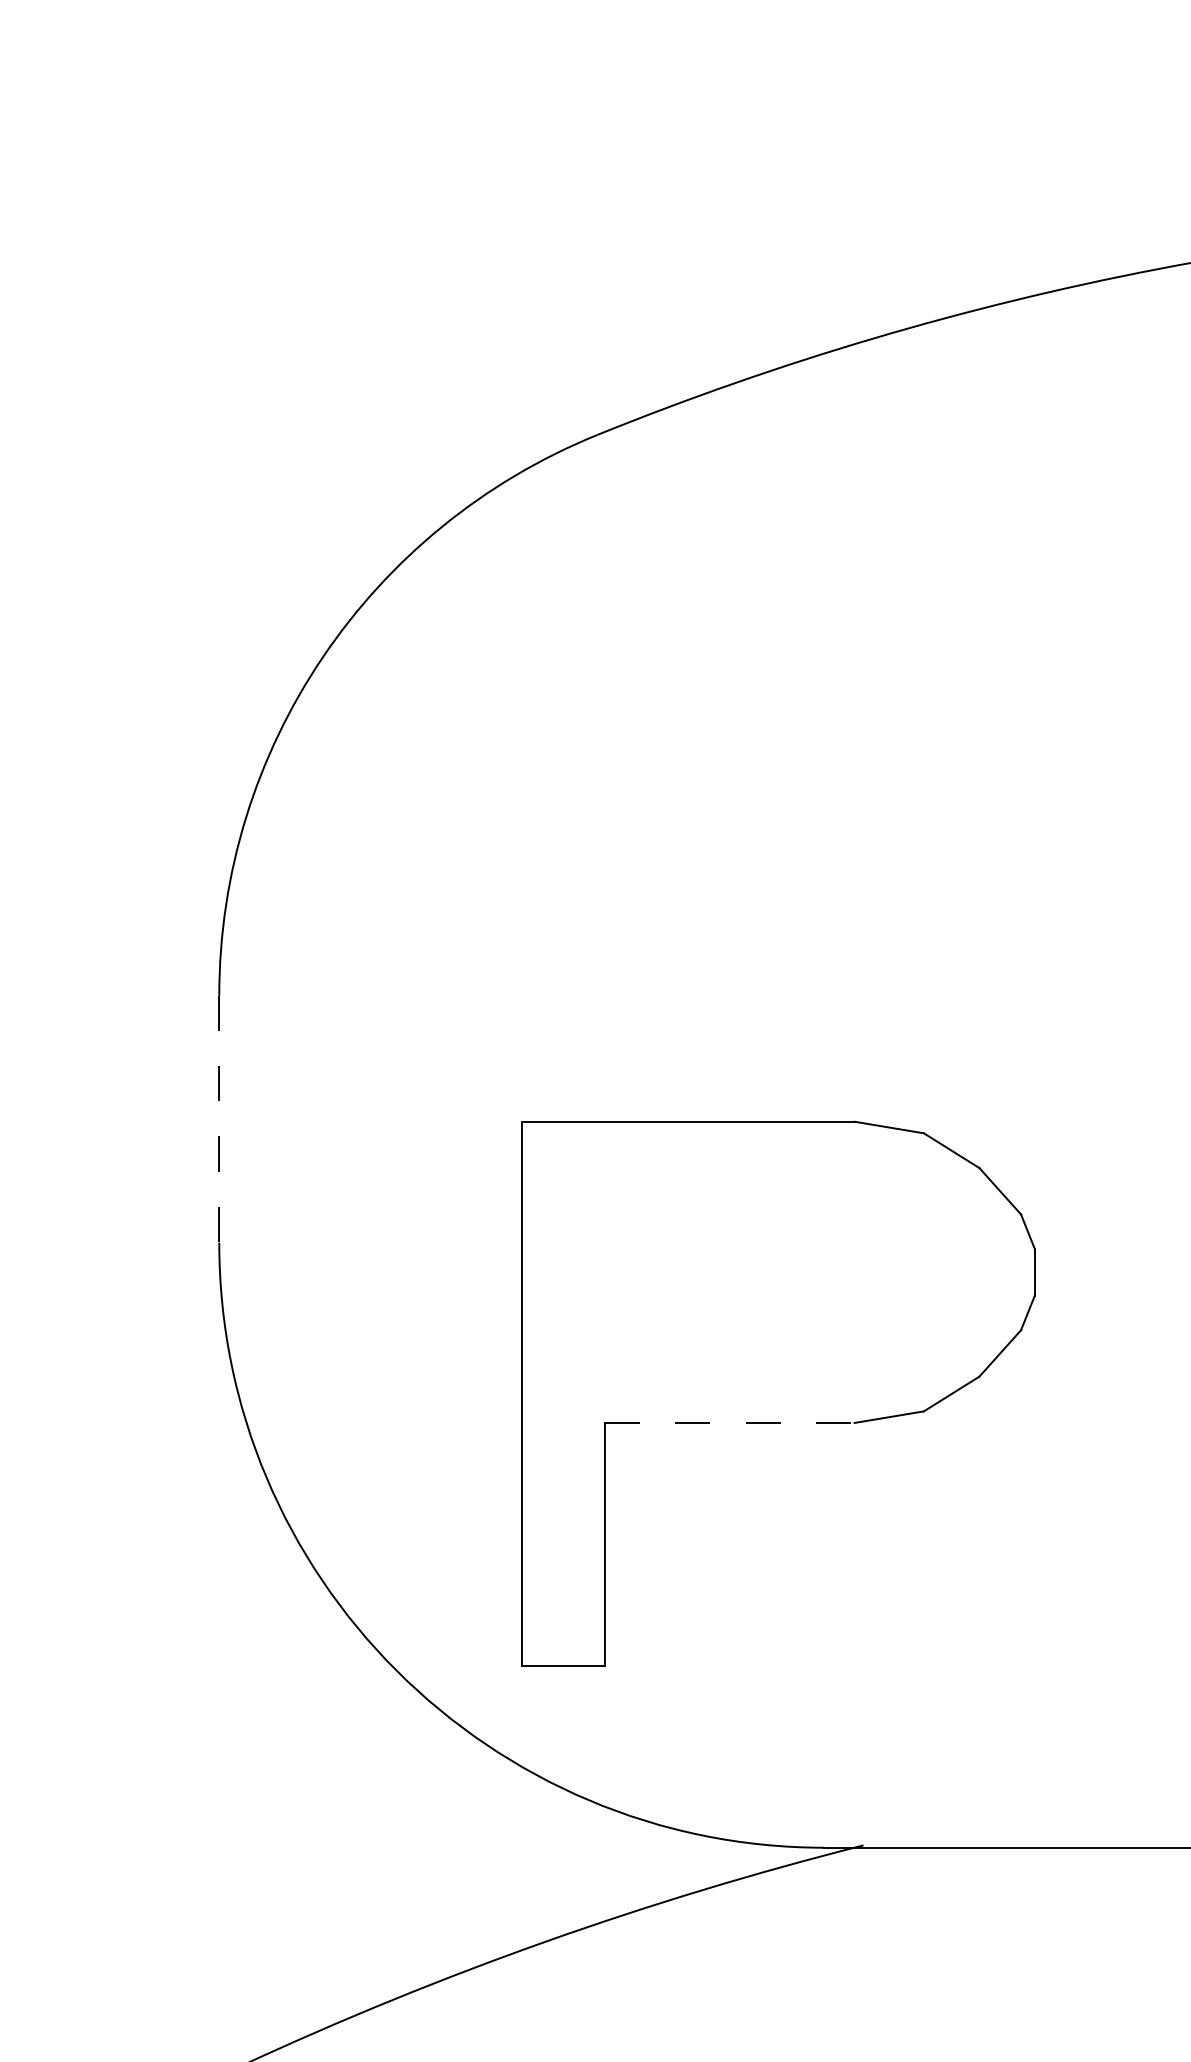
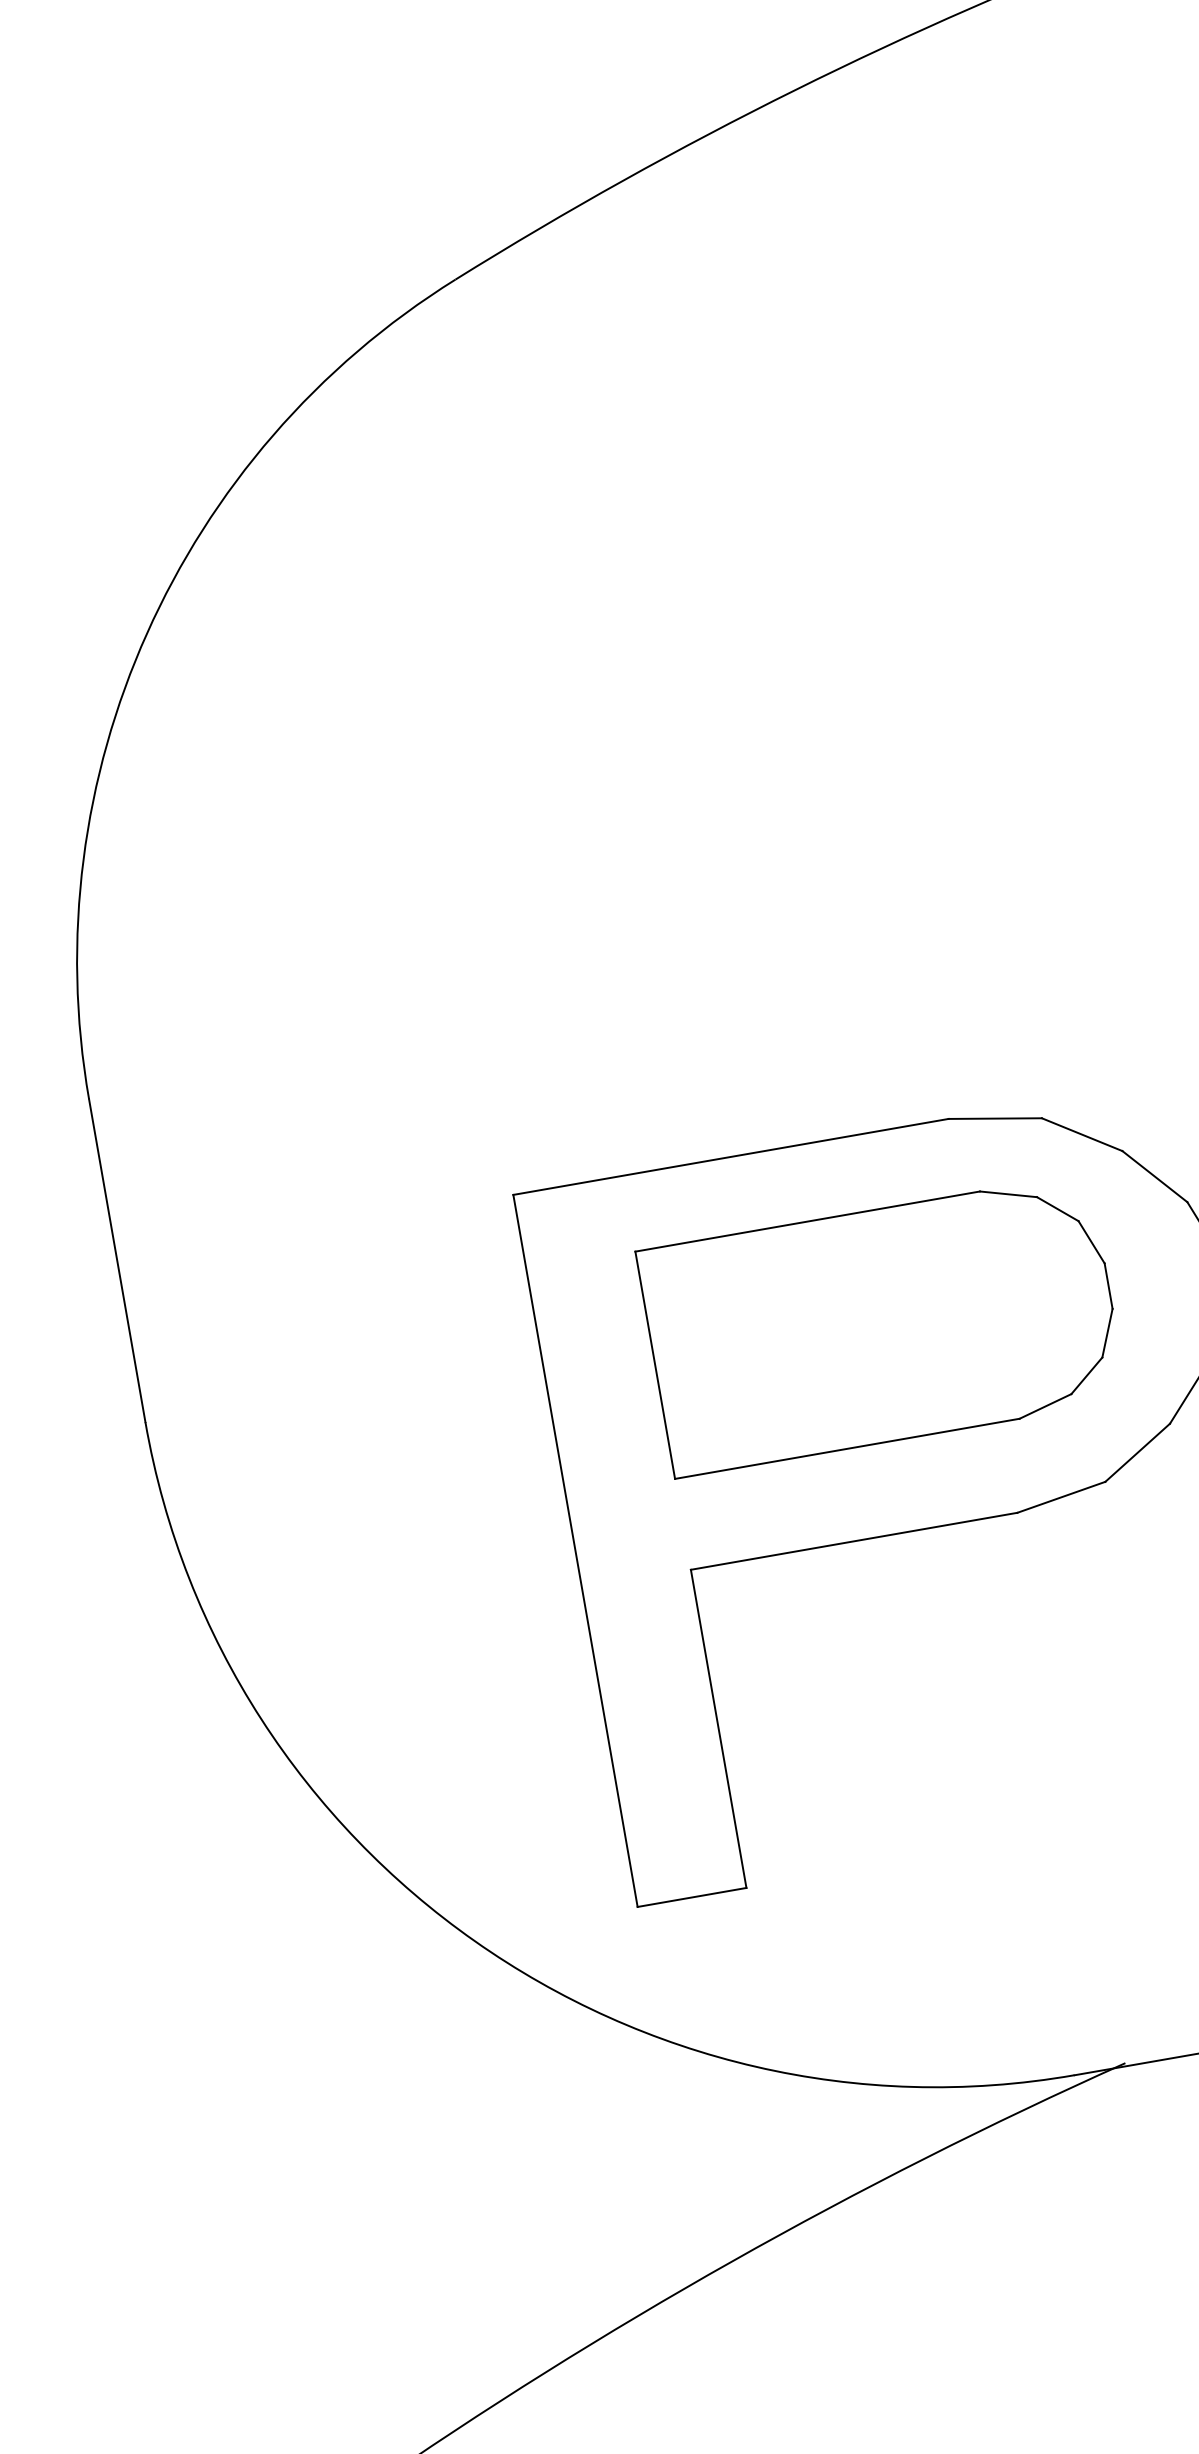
line: (219, 1119) -> (117, 1260), dashed -> solid
part: (778, 1266) -> (882, 1325), added
line: (729, 1422) -> (853, 1540), dashed -> solid

